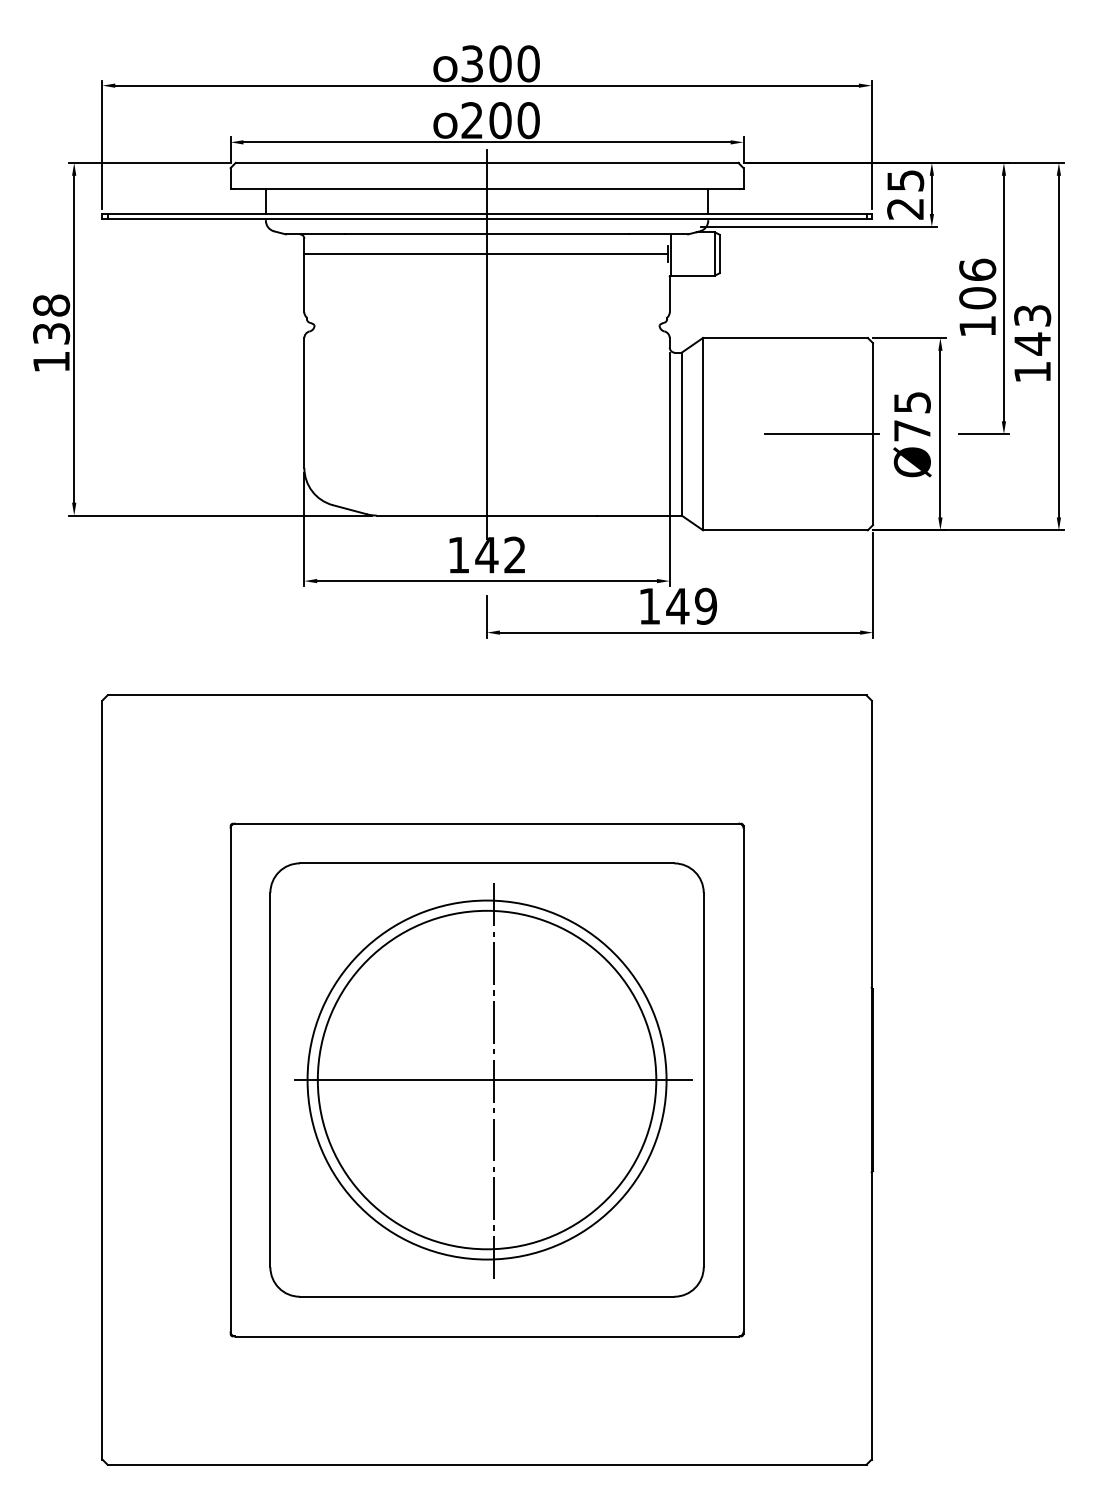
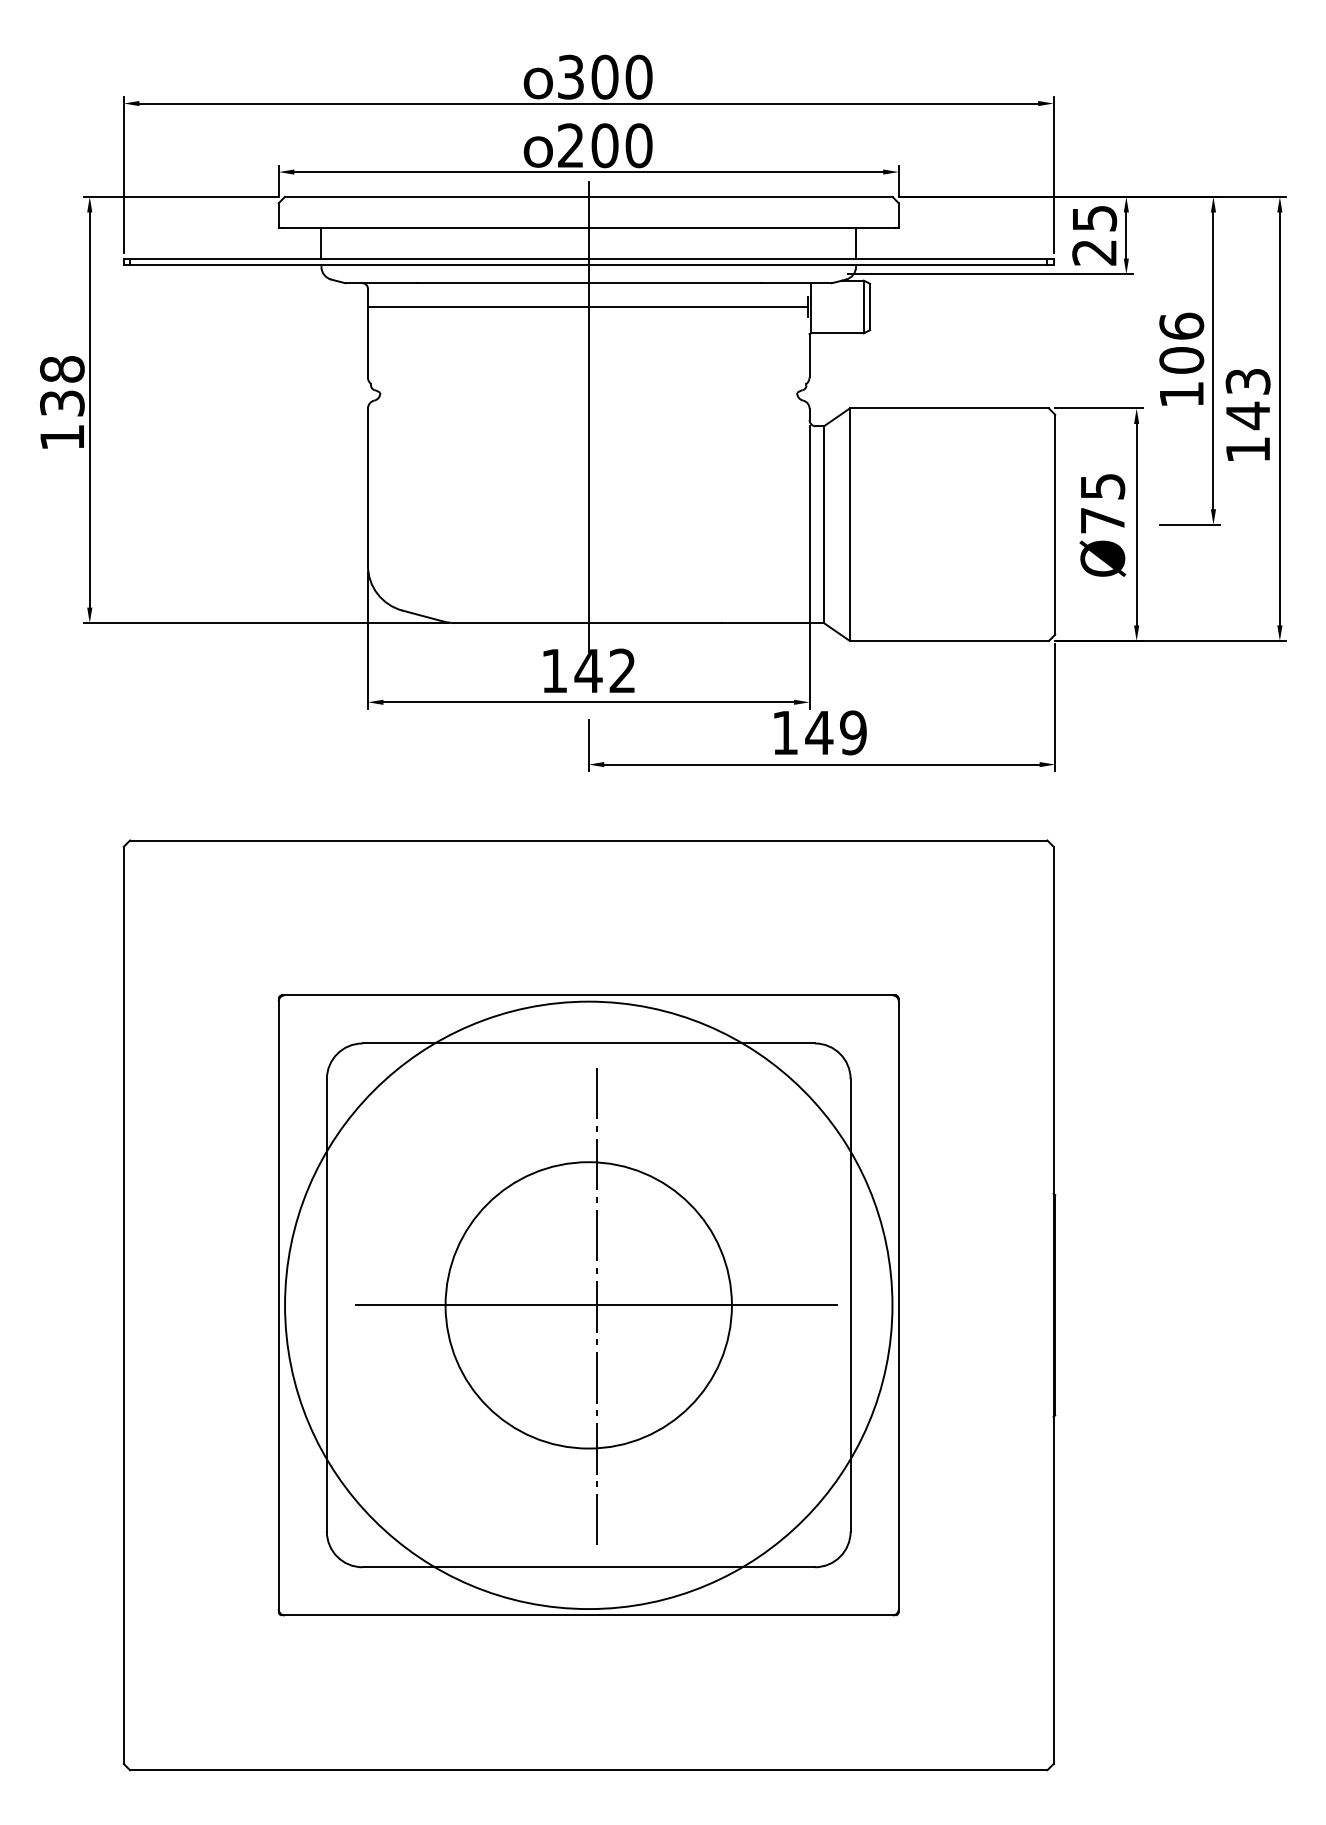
line: (821, 434) -> (992, 525), removed
circle: (486, 1079) -> (588, 1304), size x0.7
circle: (486, 1079) -> (588, 1304), size x1.4

